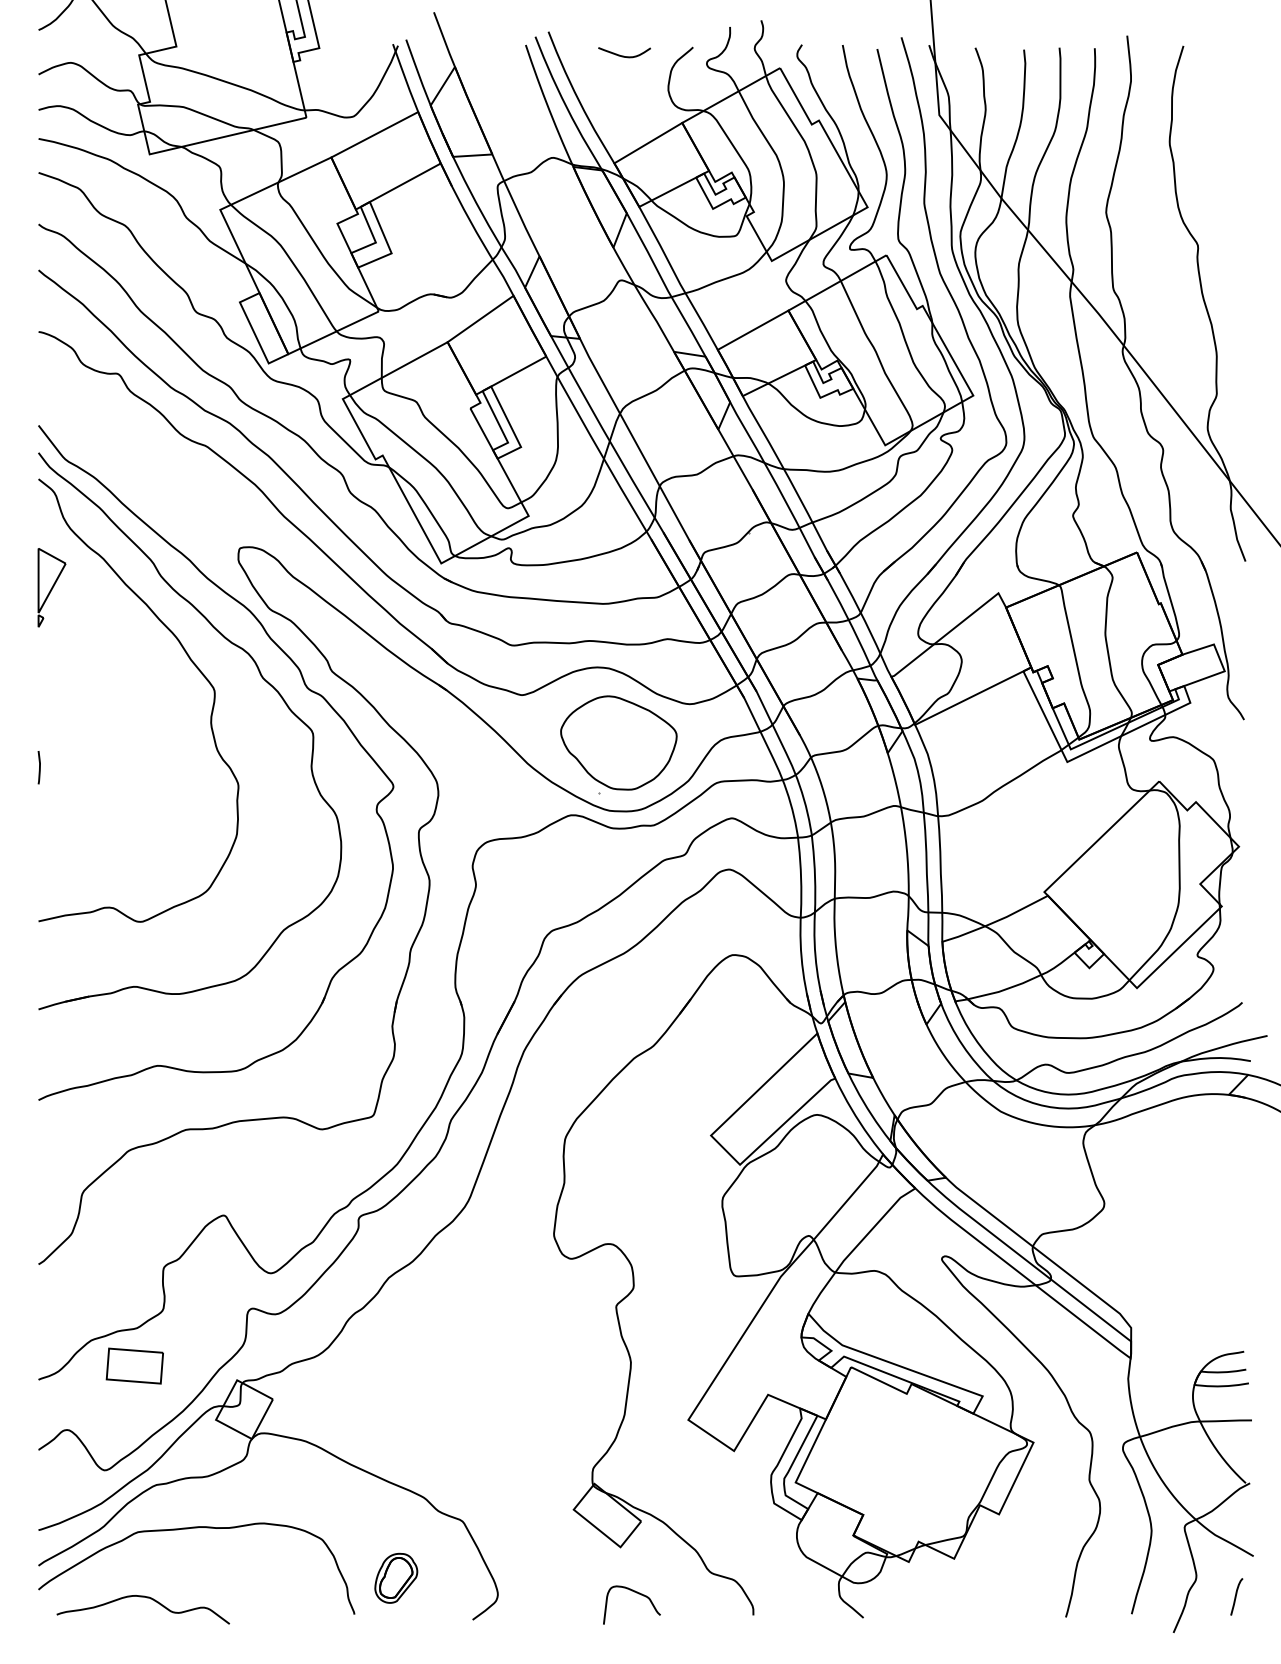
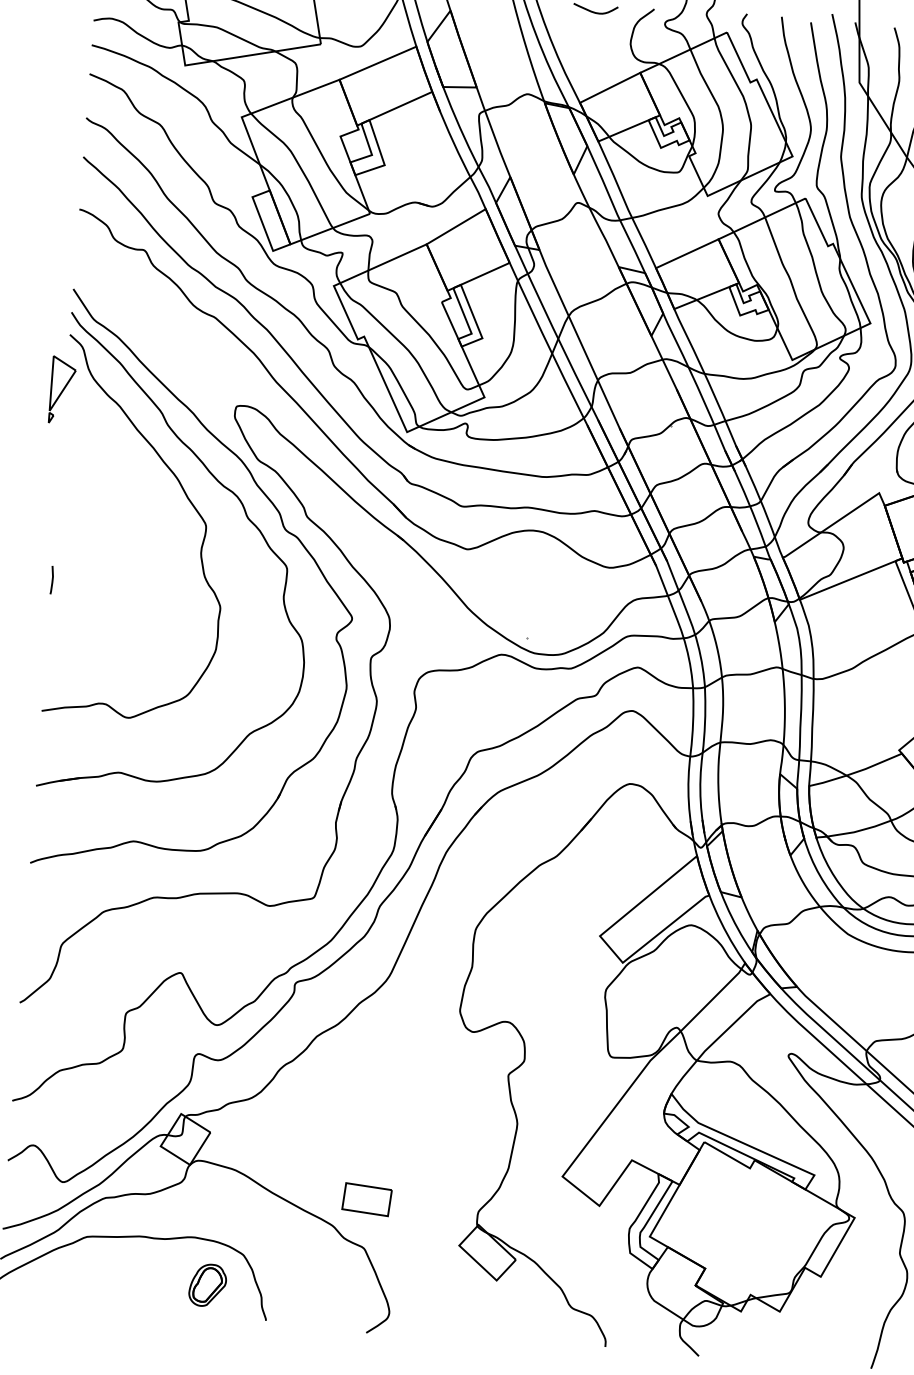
part: (51, 587) -> (62, 390), moved
part: (618, 742) -> (546, 595), removed
part: (134, 1365) -> (366, 1199), moved
part: (396, 1577) -> (208, 1284), moved
curve: (636, 1593) -> (507, 1320), removed
curve: (142, 1597) -> (86, 1292), removed

